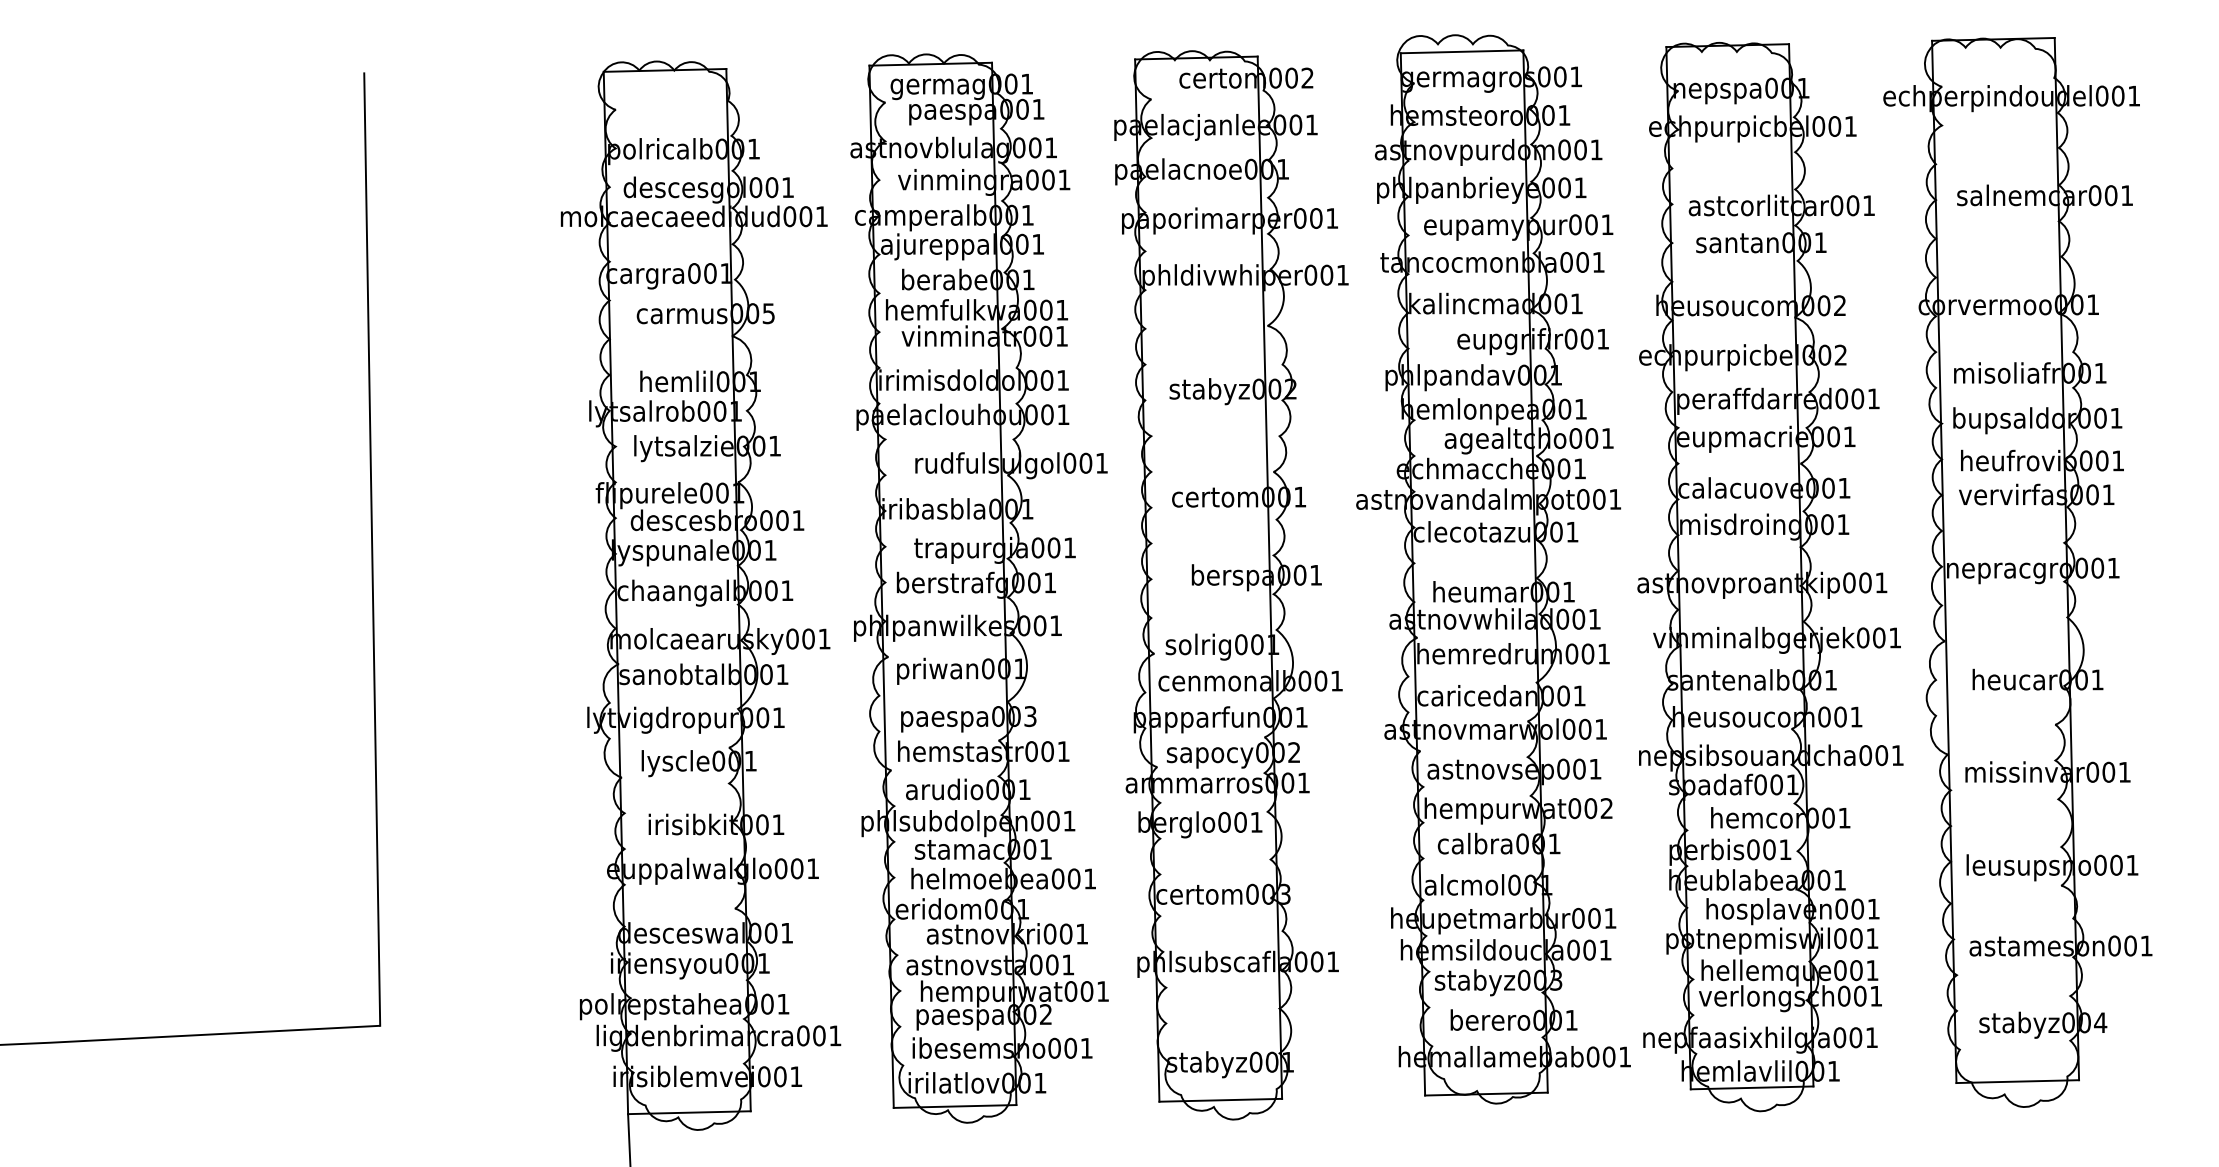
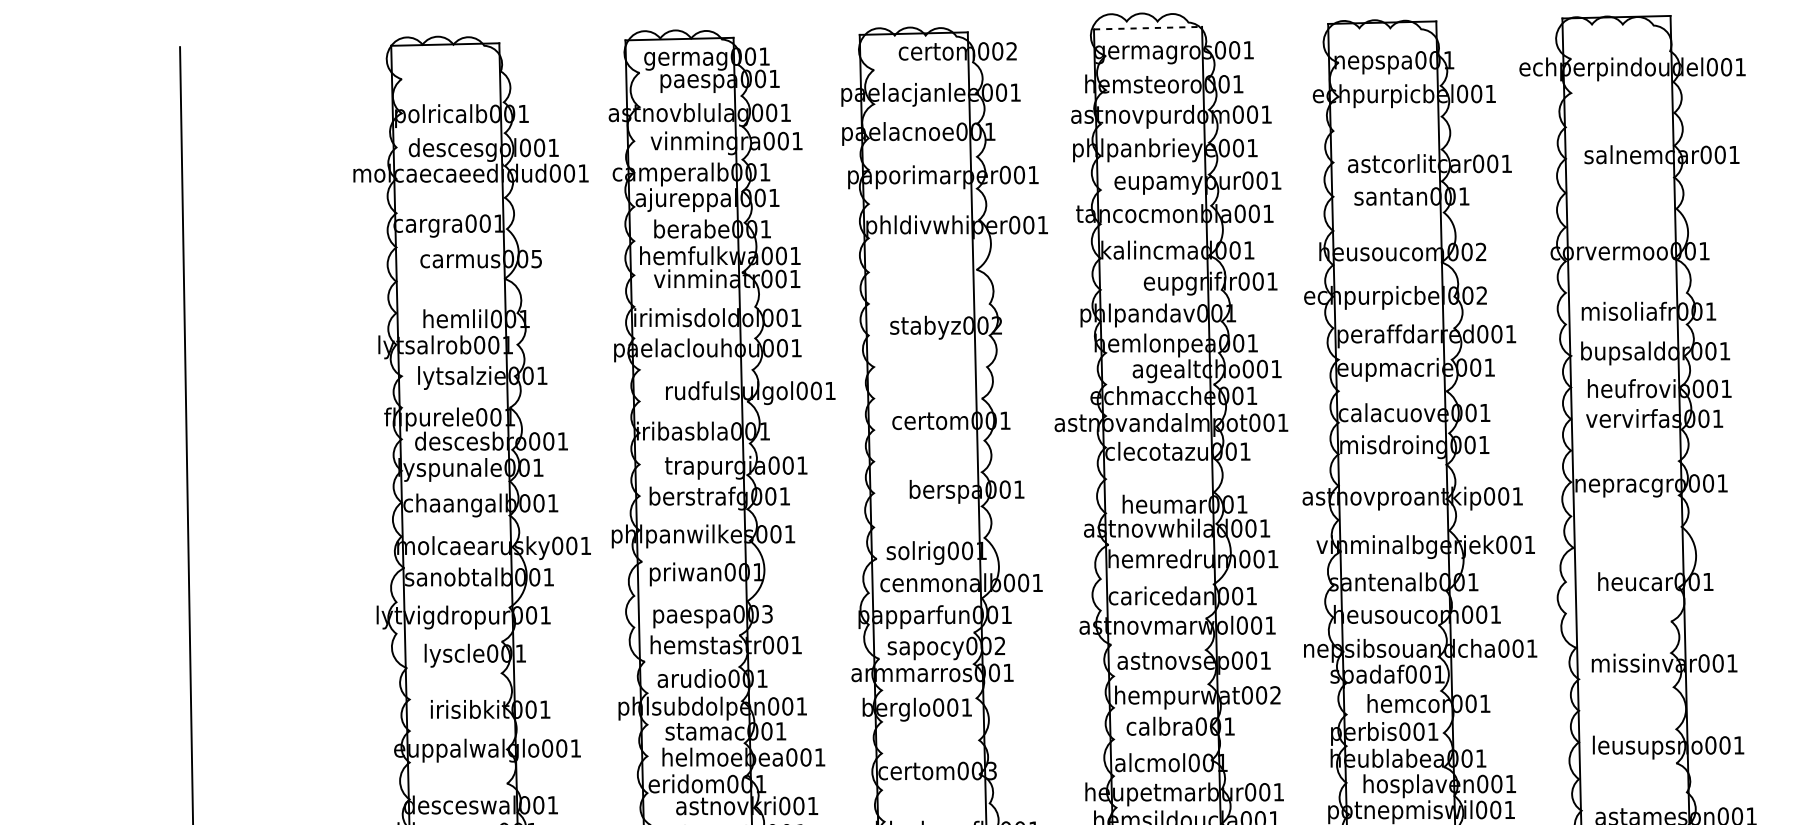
line: (1462, 51) -> (1148, 27), solid -> dashed

